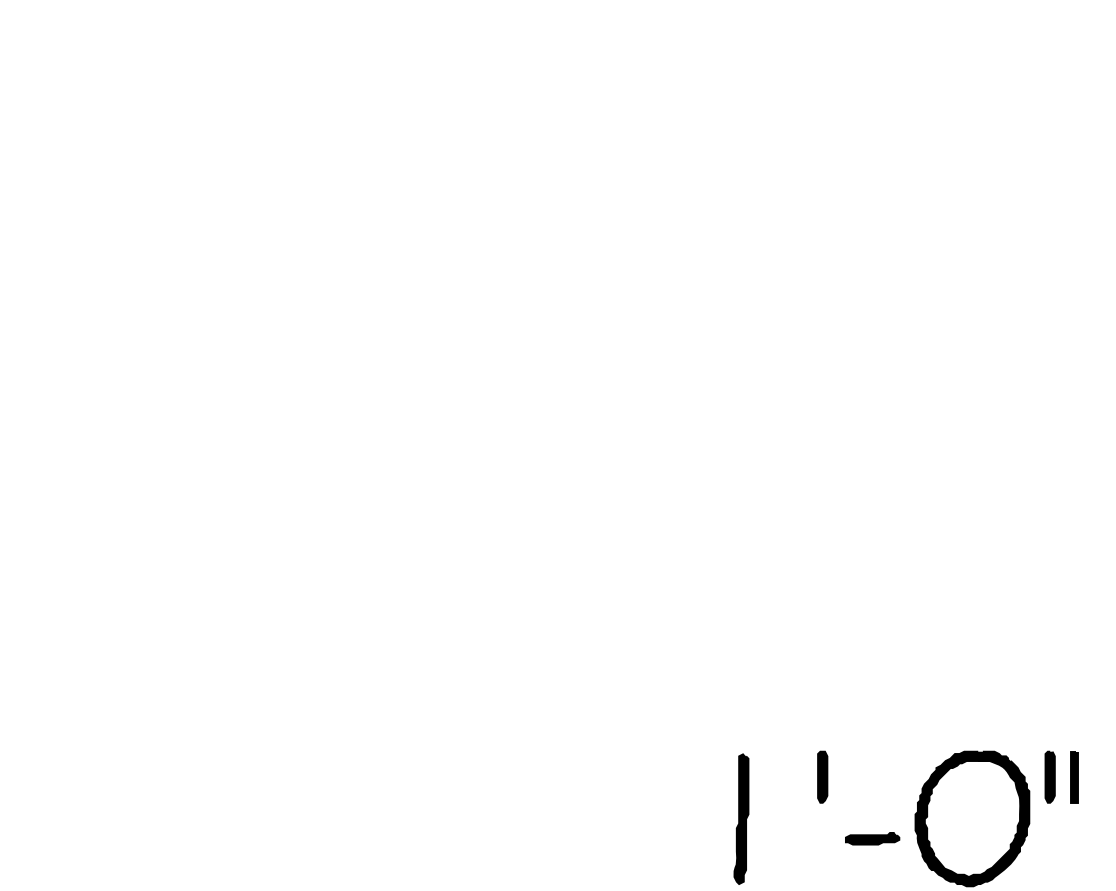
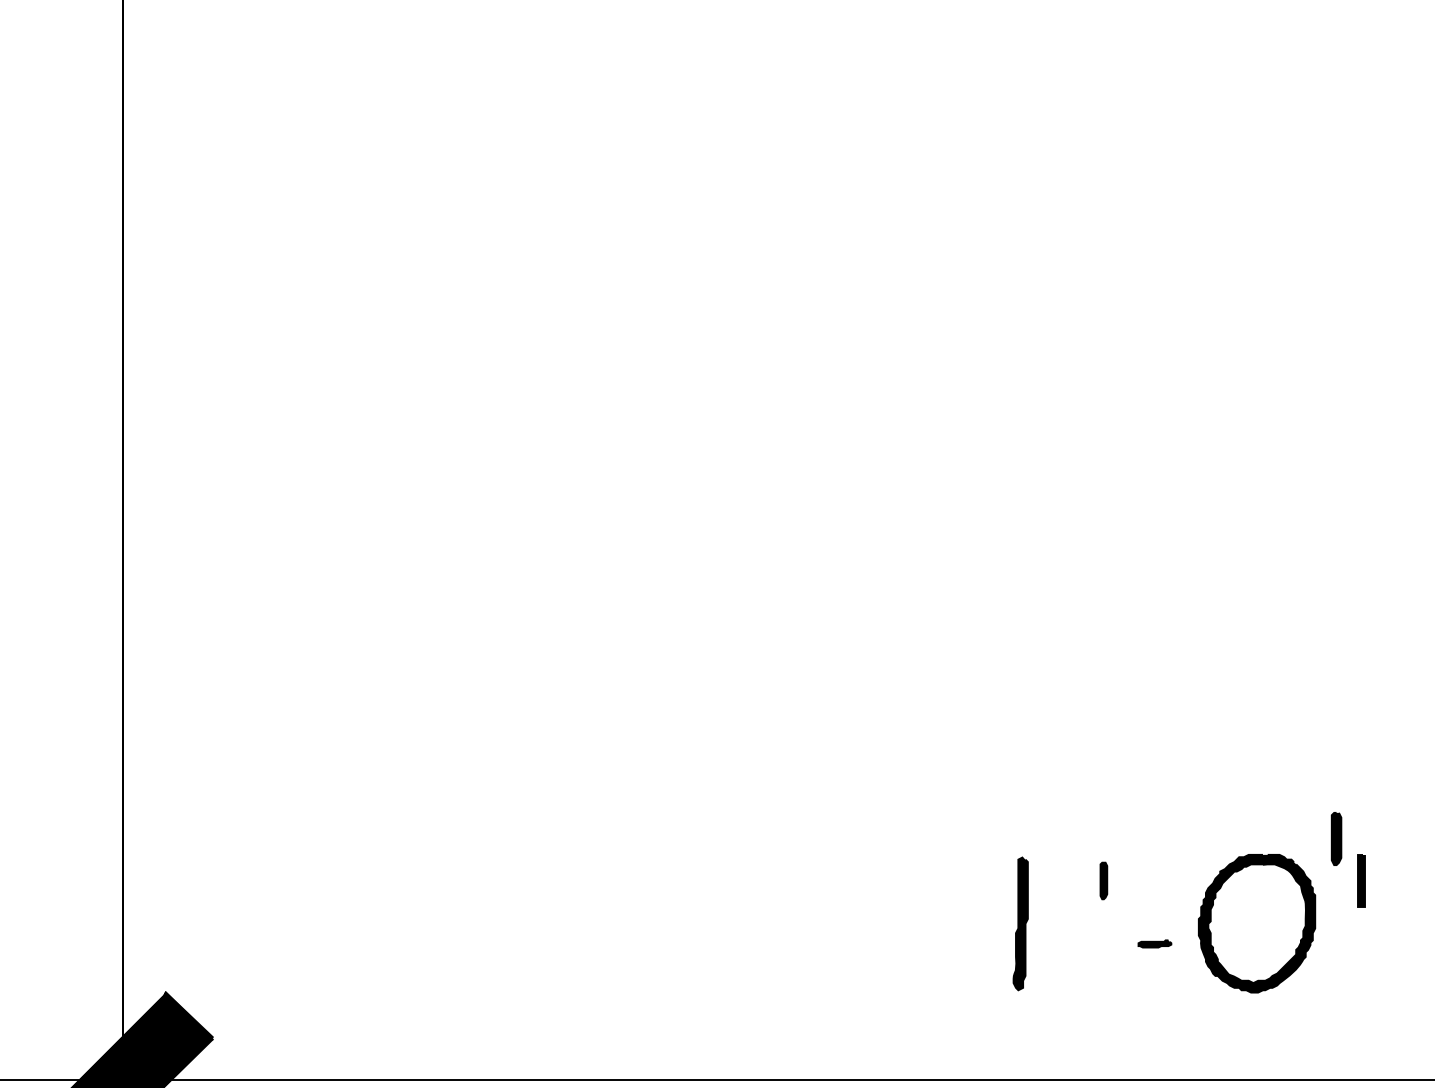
part: (822, 776) -> (1103, 880), size x0.7
part: (1050, 776) -> (1336, 838), moved
part: (872, 838) -> (1154, 943), size x0.6

